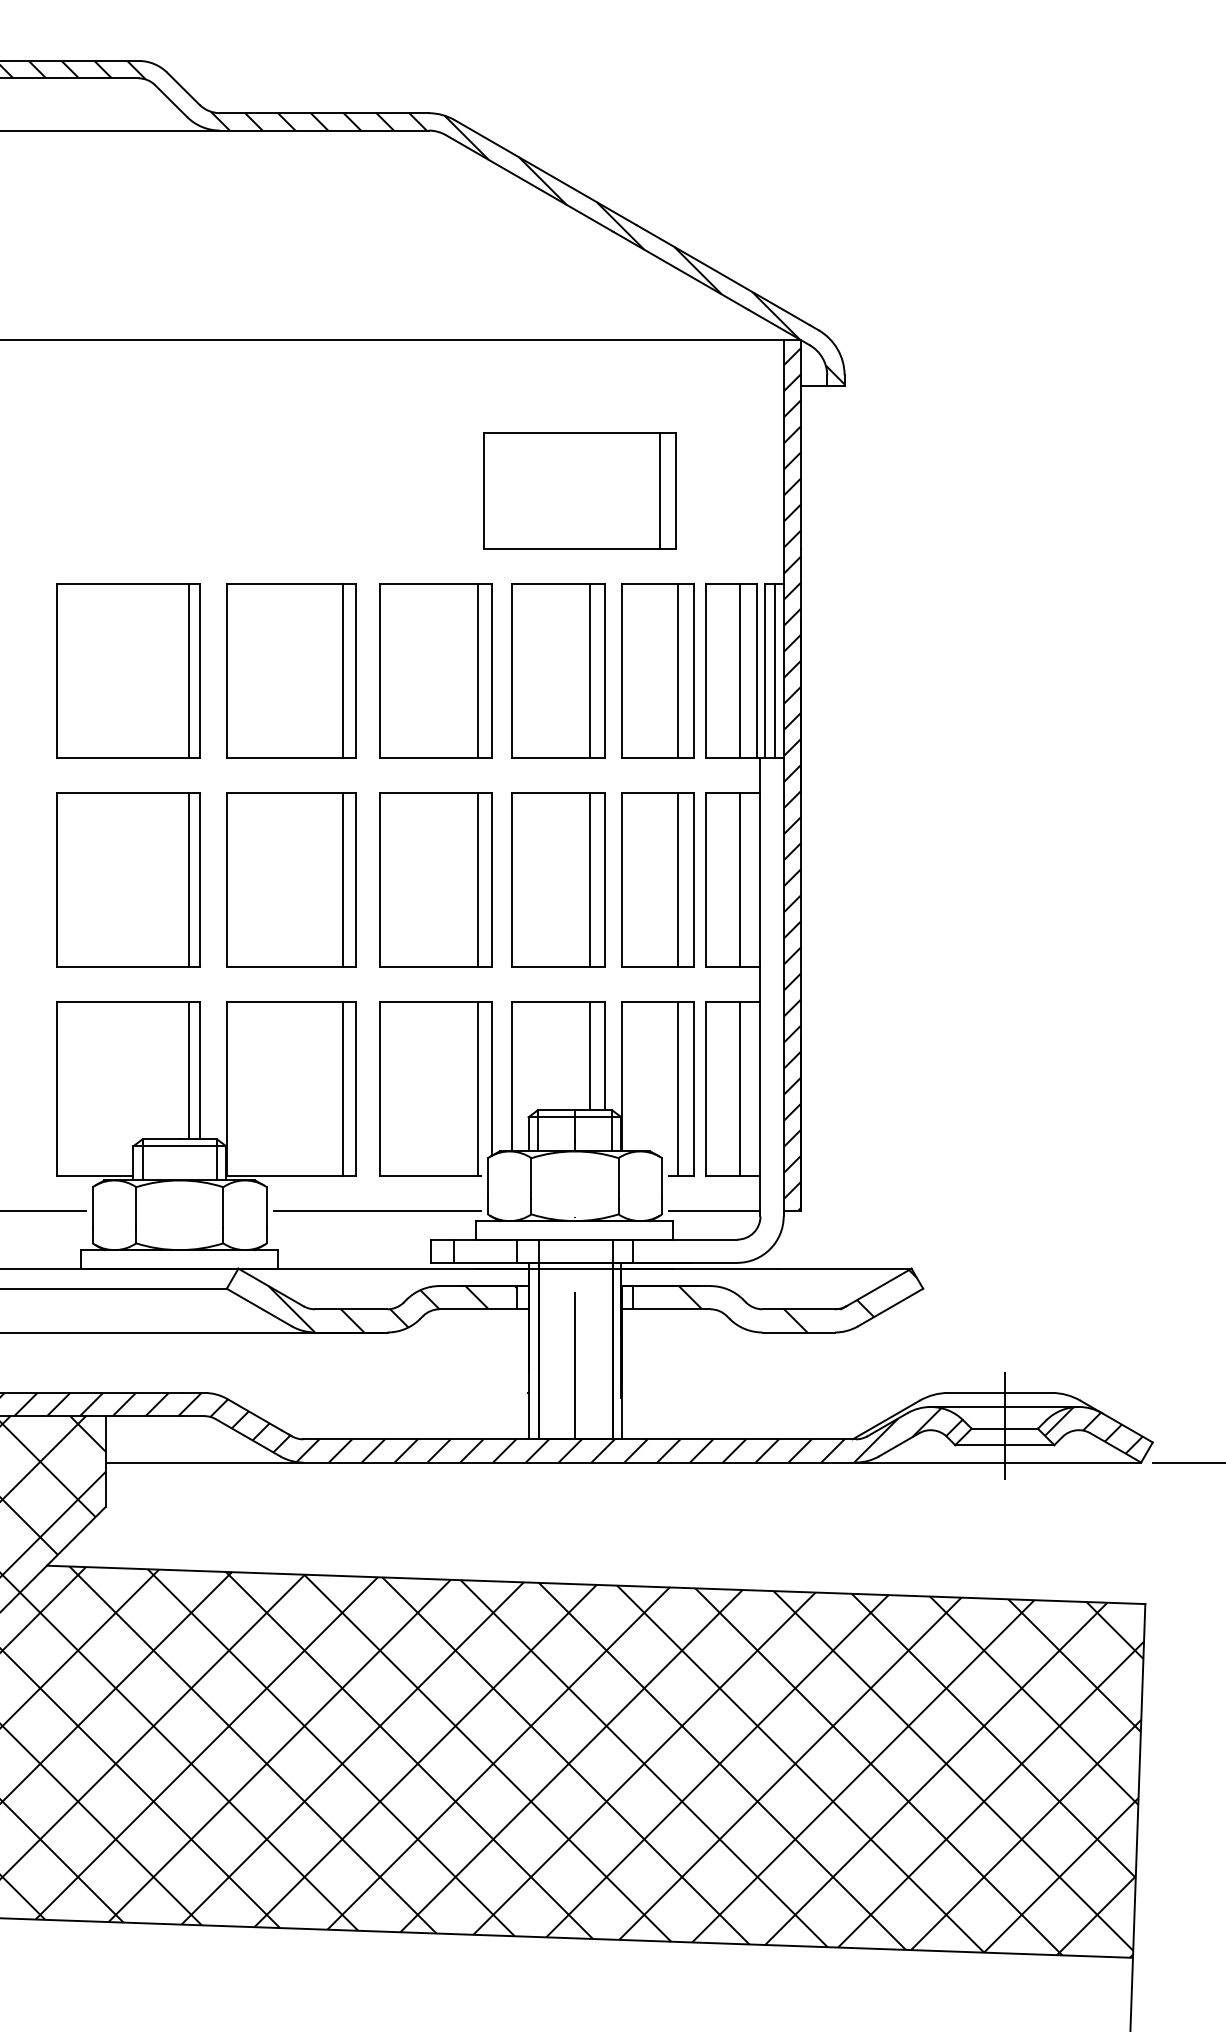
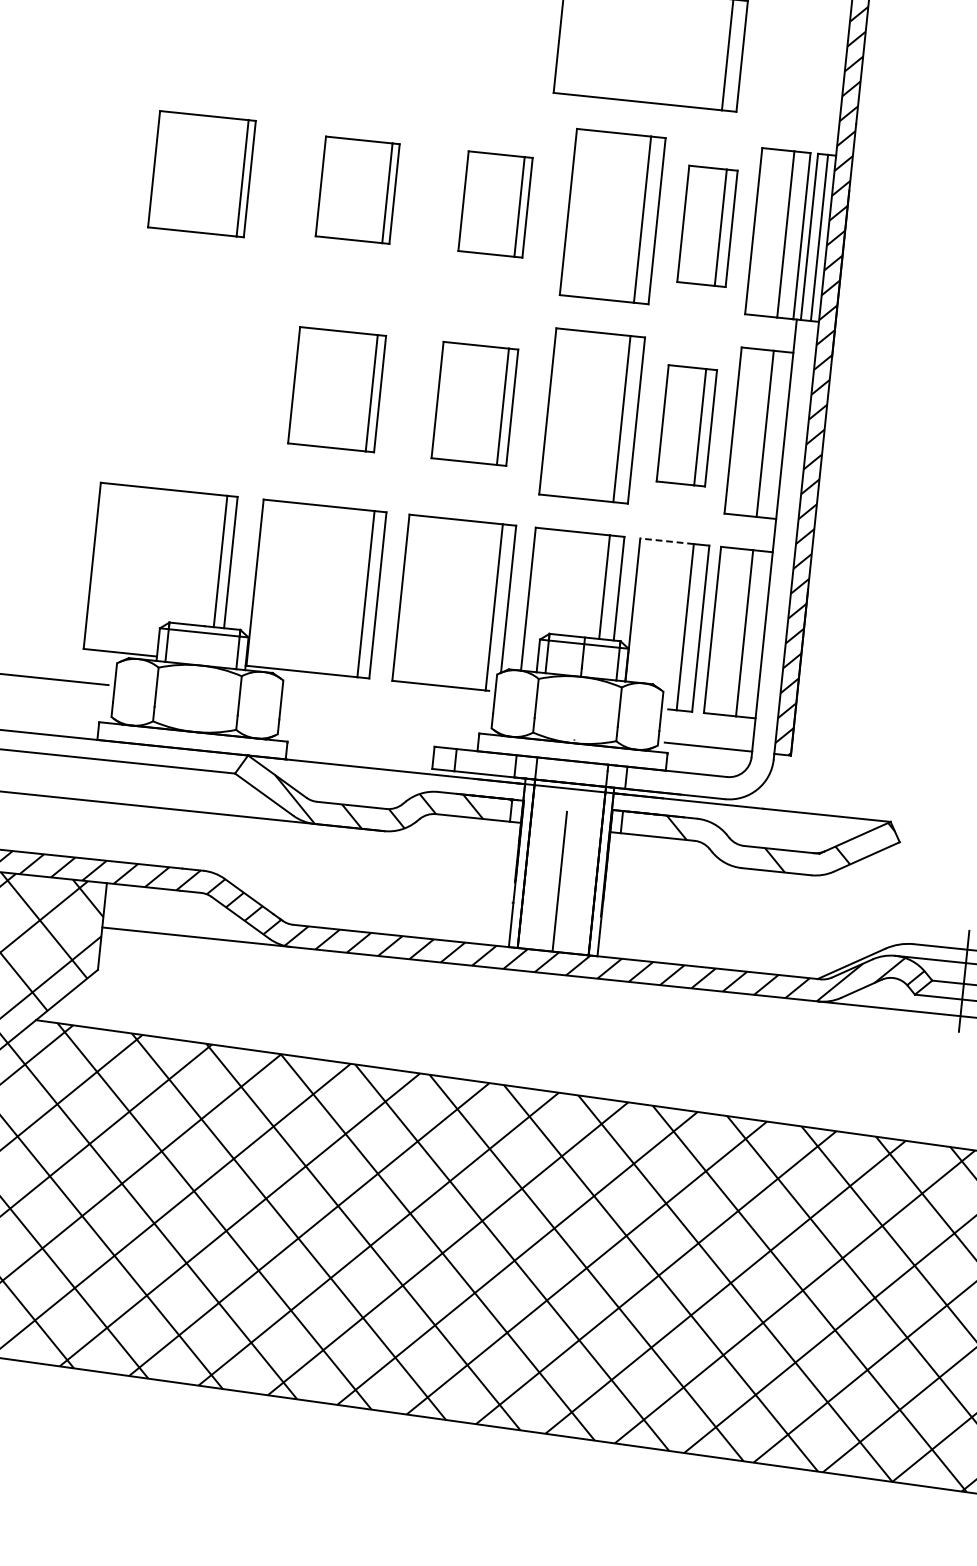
part: (128, 670) -> (202, 173), size x0.7
part: (291, 670) -> (357, 189), size x0.6
part: (435, 670) -> (495, 203), size x0.6
part: (657, 670) -> (707, 225), size x0.7
part: (128, 879) -> (181, 373), removed
part: (291, 879) -> (337, 389), size x0.7
part: (435, 879) -> (474, 403), size x0.7
part: (657, 879) -> (686, 425), size x0.7
line: (649, 1001) -> (666, 541), solid -> dashed
line: (377, 1210) -> (386, 713), removed

